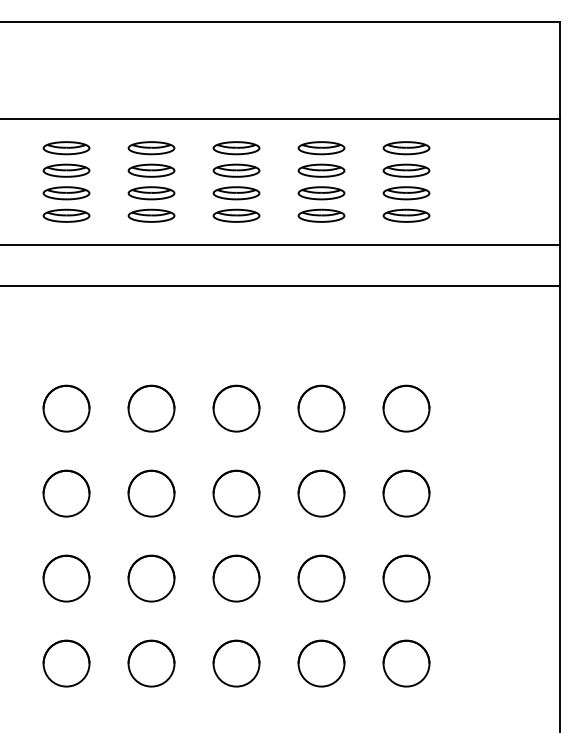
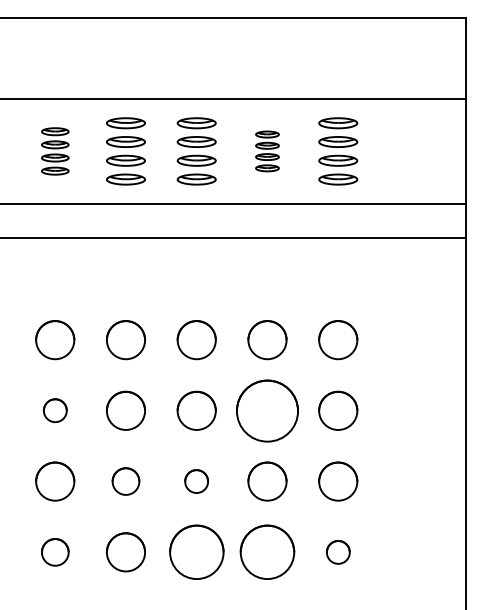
part: (66, 182) -> (55, 151), size x0.7
part: (321, 182) -> (267, 151), size x0.6
circle: (66, 493) -> (55, 410), size x0.6
circle: (321, 493) -> (267, 410), size x1.6
circle: (150, 578) -> (125, 481), size x0.7
circle: (236, 578) -> (196, 481), size x0.6
circle: (66, 663) -> (55, 552), size x0.7
circle: (236, 663) -> (196, 552), size x1.4
circle: (321, 663) -> (267, 552), size x1.4
circle: (406, 663) -> (338, 552), size x0.6

